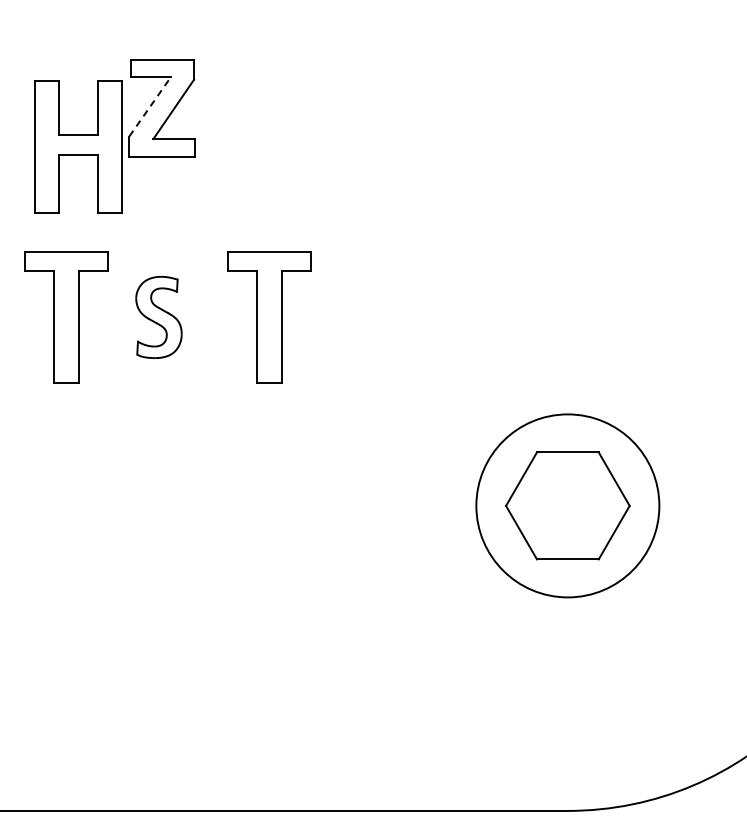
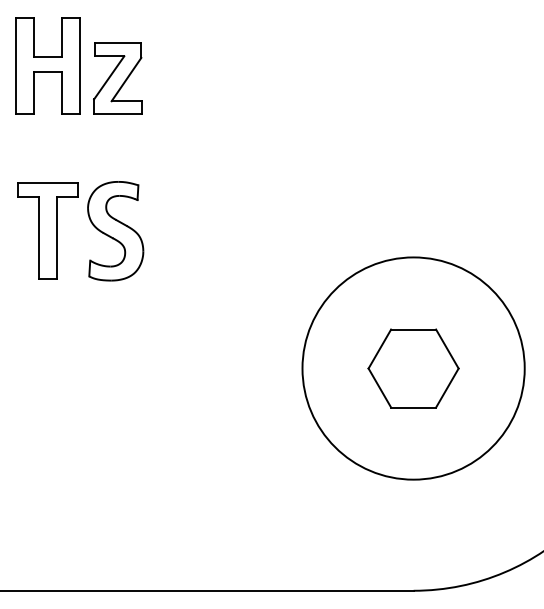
line: (150, 106) -> (109, 77), dashed -> solid
part: (78, 146) -> (48, 65), moved
part: (158, 317) -> (115, 231), size x1.67
part: (269, 317) -> (196, 231), removed
circle: (567, 505) -> (413, 368), size x1.67

